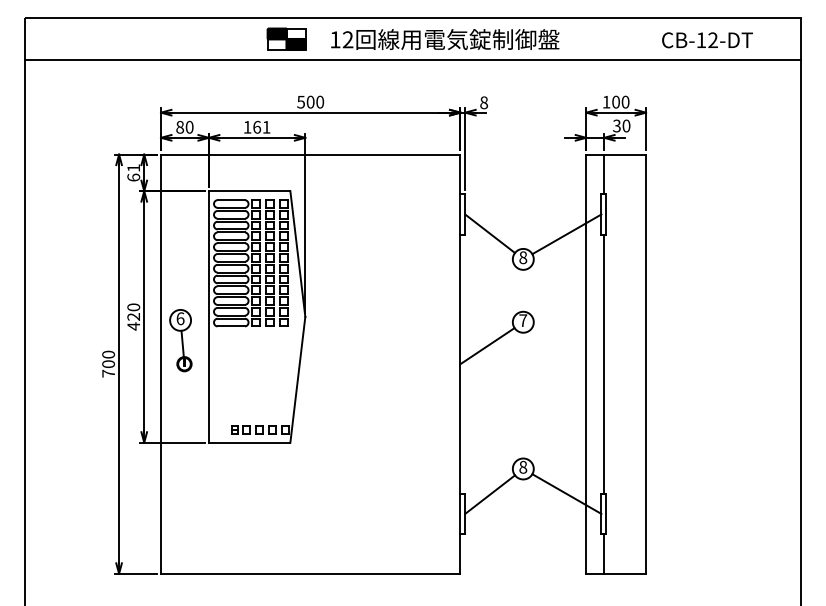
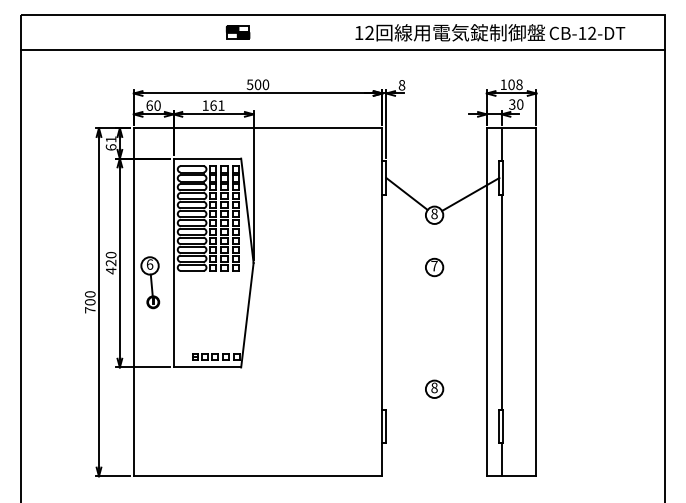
part: (286, 38) -> (237, 31), size x0.7
text: (445, 39) -> (450, 32), moved
text: (625, 102) -> (519, 85), 100 -> 108
text: (180, 126) -> (149, 104), 80 -> 60
line: (487, 346) -> (404, 287), removed
line: (566, 493) -> (470, 409), removed
line: (490, 494) -> (407, 410), removed

